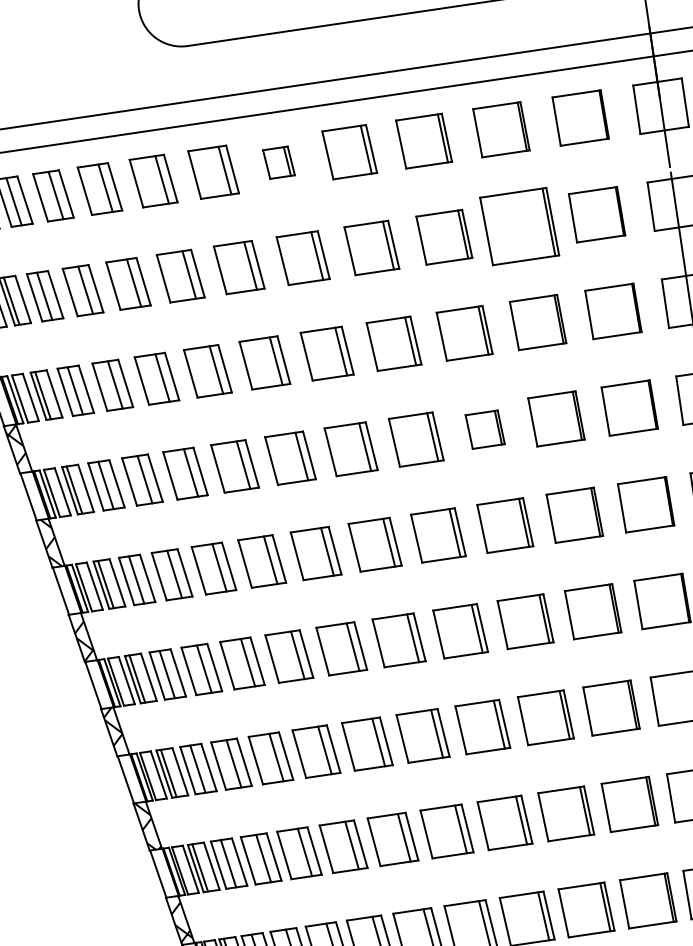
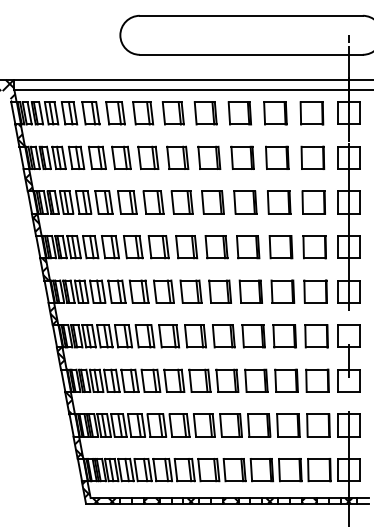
part: (277, 163) -> (172, 113), size x1.67
part: (519, 225) -> (277, 157), size x0.71
part: (485, 430) -> (248, 247), size x1.43

